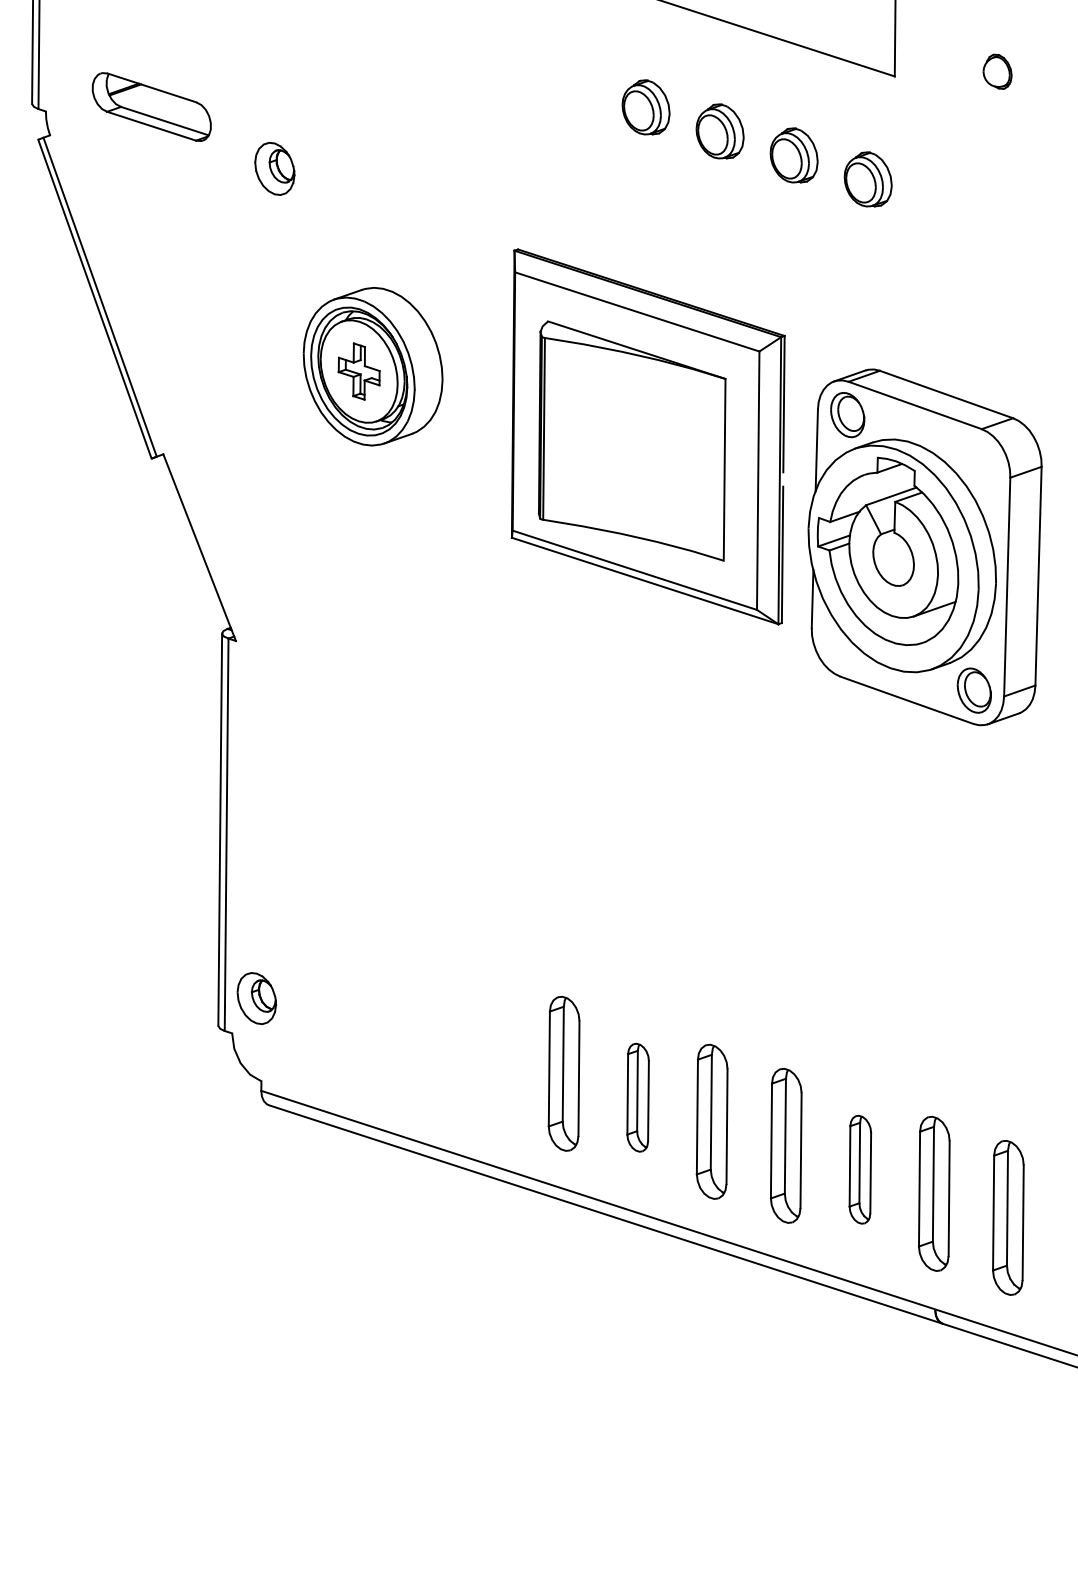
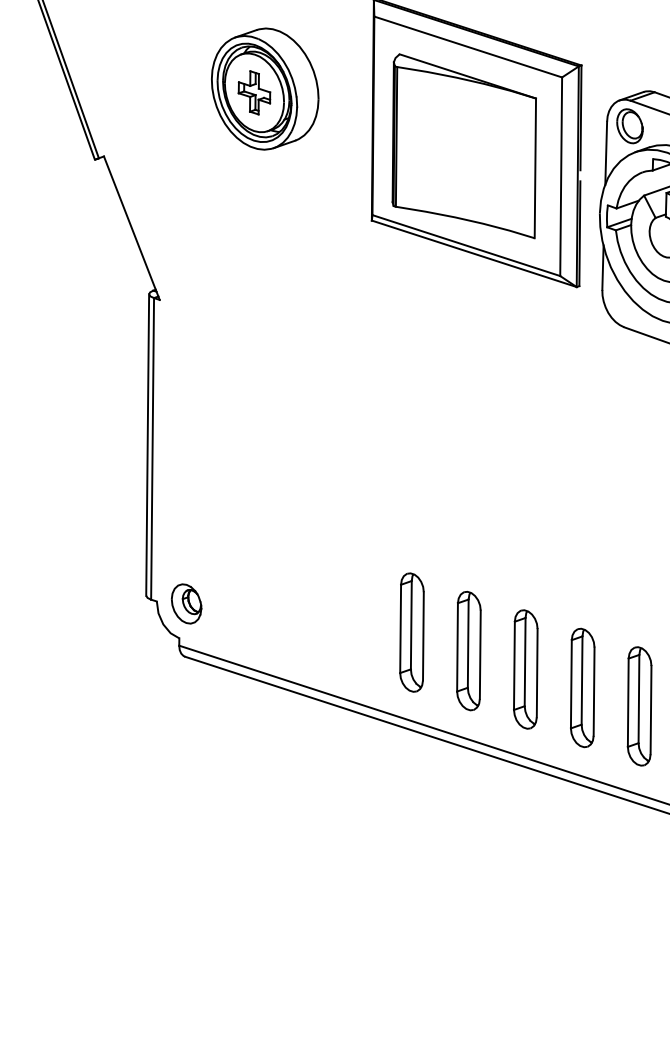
part: (256, 998) -> (186, 603), moved
part: (637, 1097) -> (468, 650), size x1.43
part: (860, 1169) -> (639, 706), size x1.43

